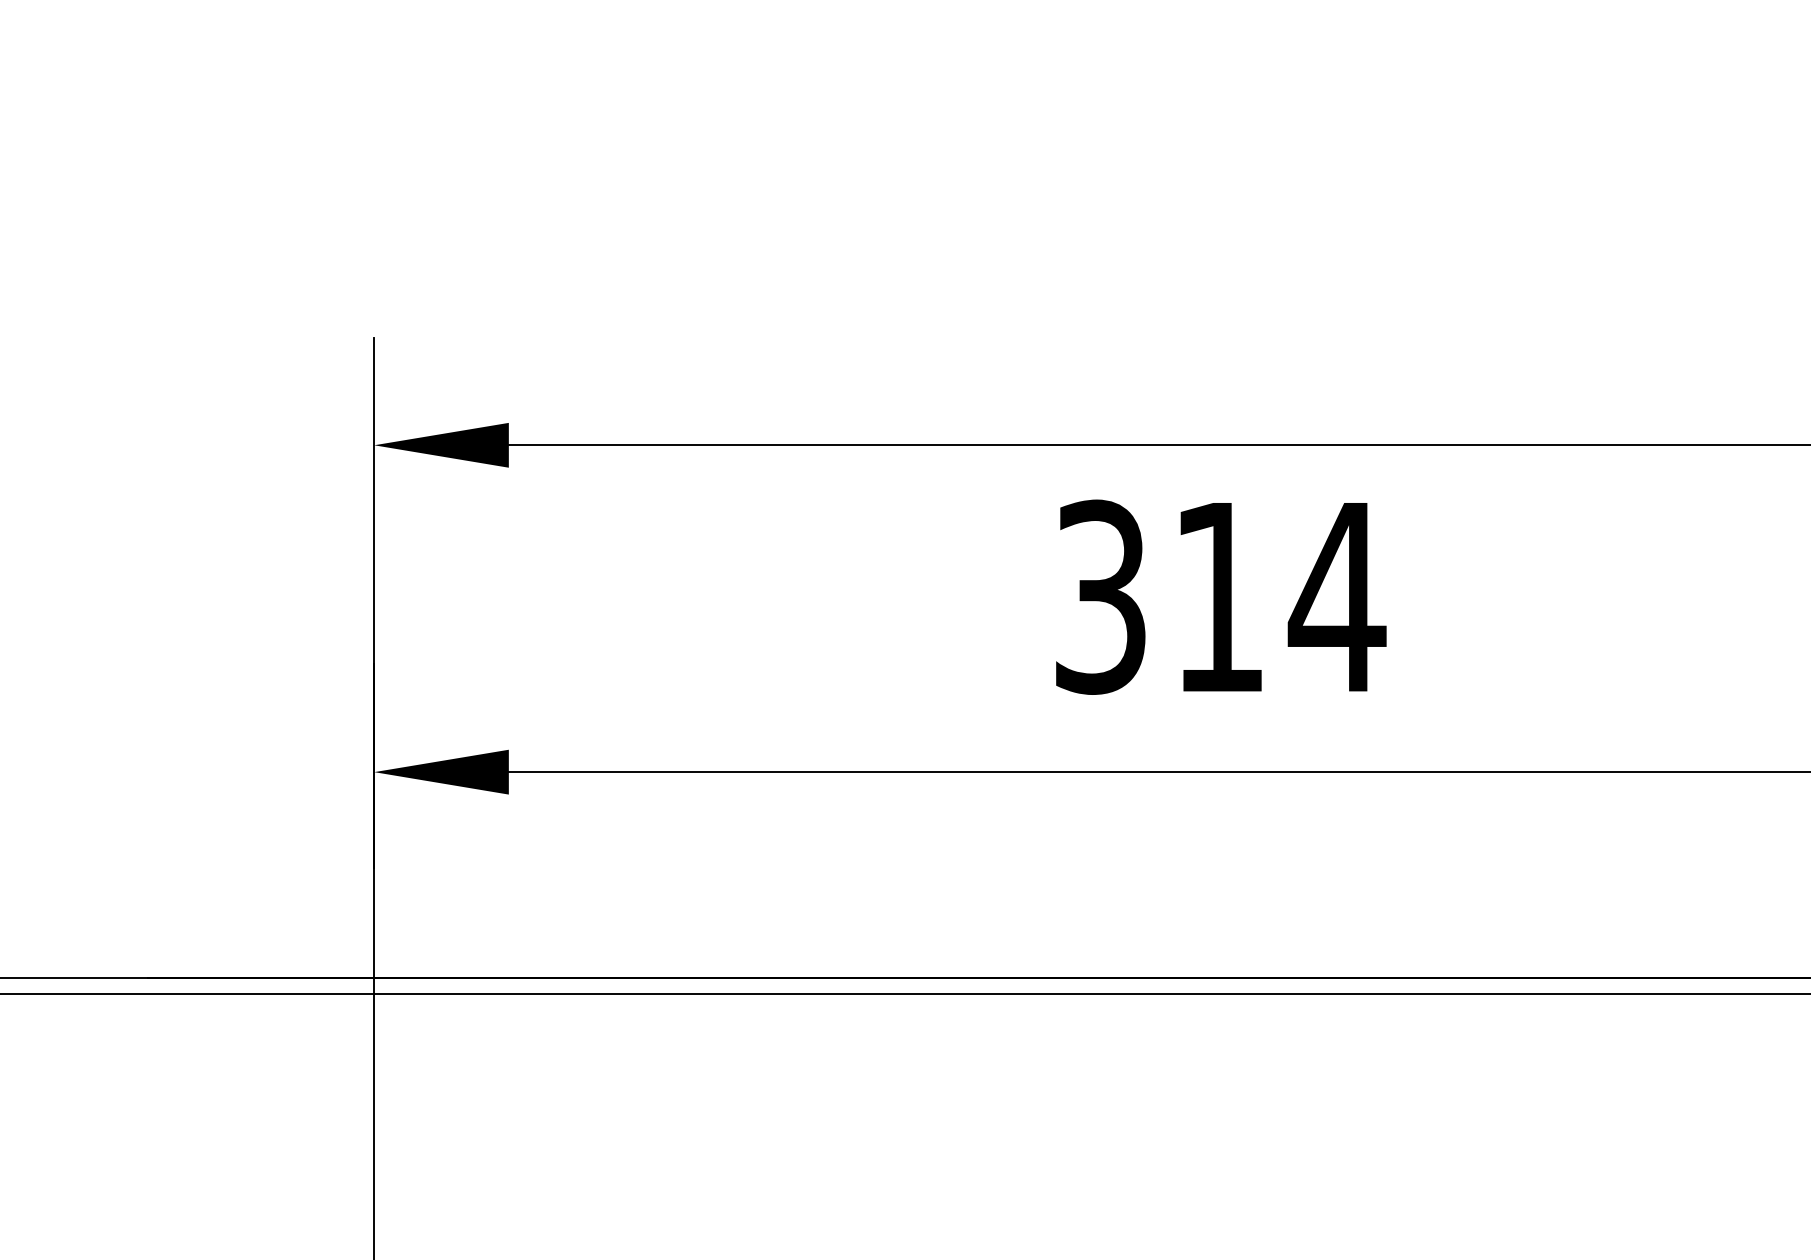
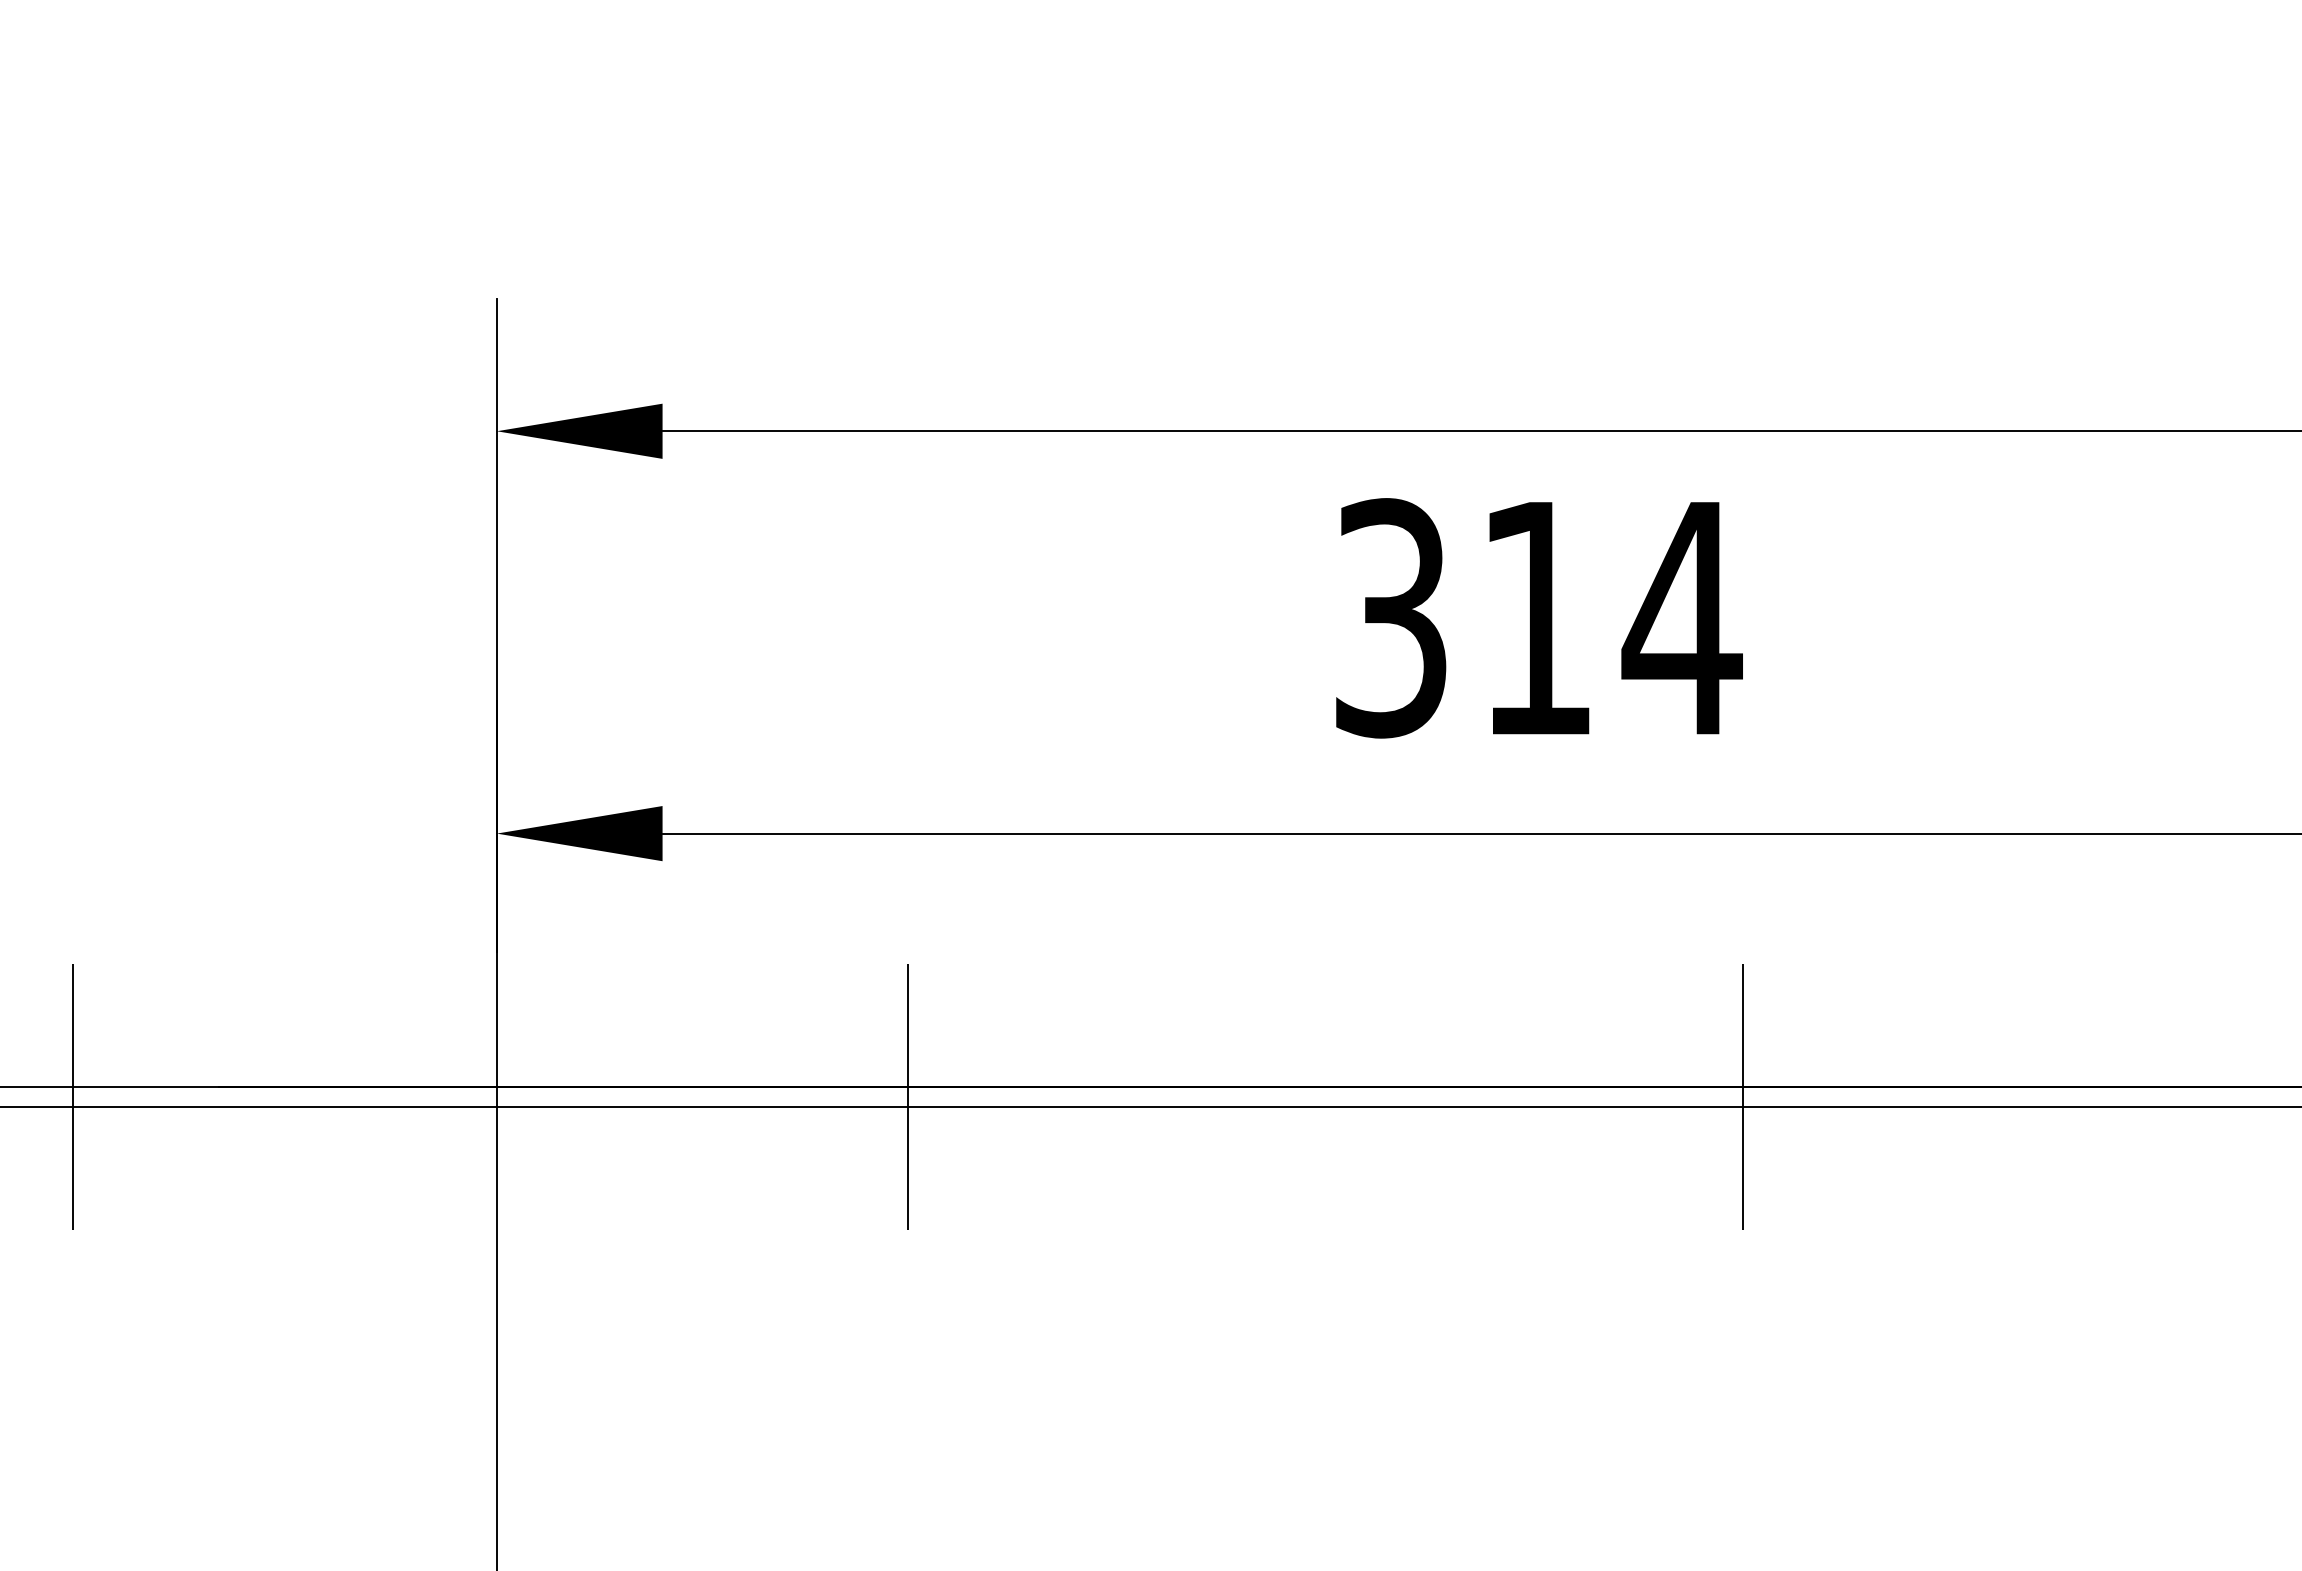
line: (29, 985) -> (72, 1096), added
line: (707, 985) -> (907, 1096), added
line: (1386, 985) -> (1742, 1096), added

